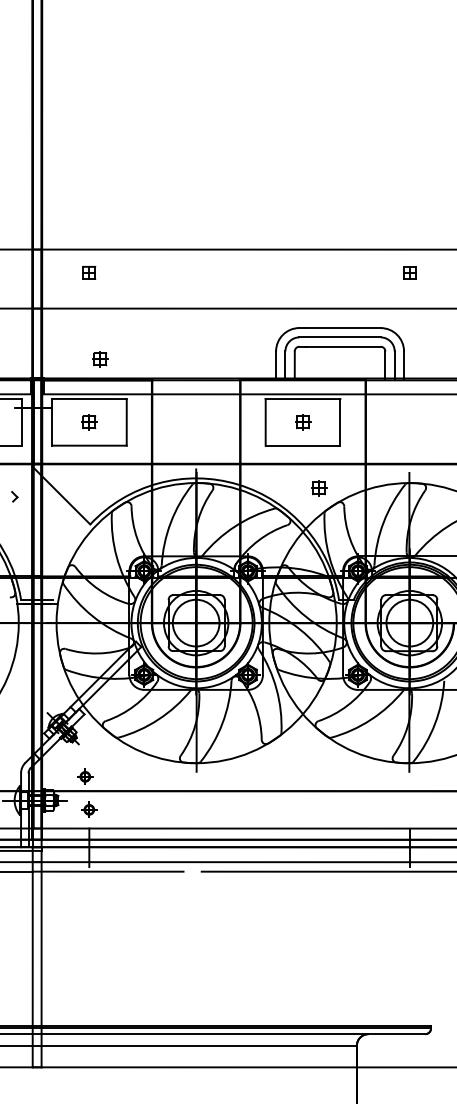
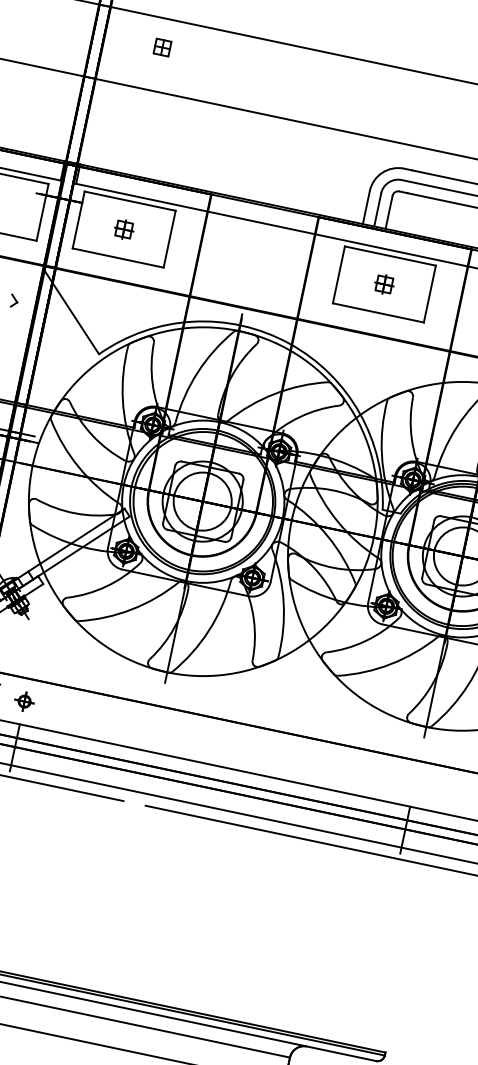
part: (100, 359) -> (153, 155), removed
part: (319, 488) -> (387, 369), removed
part: (85, 776) -> (28, 659), removed

